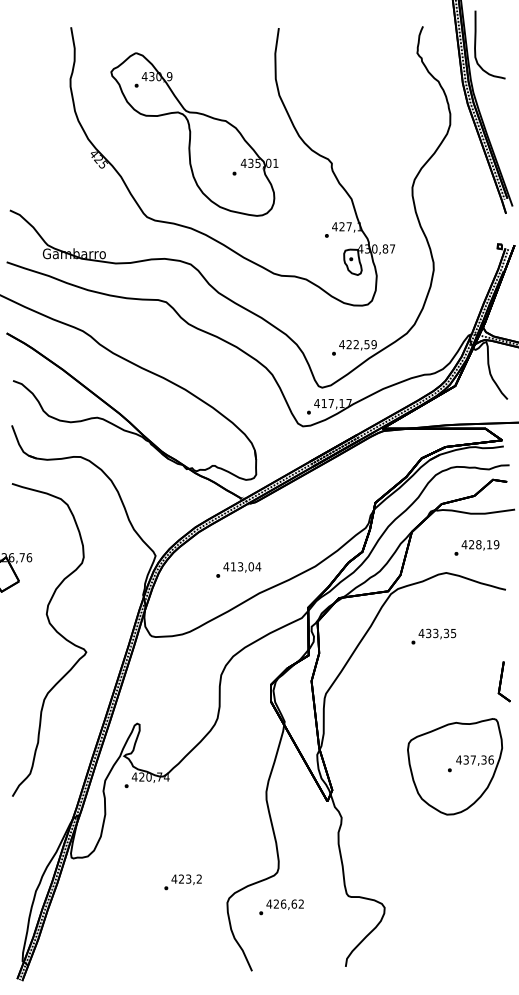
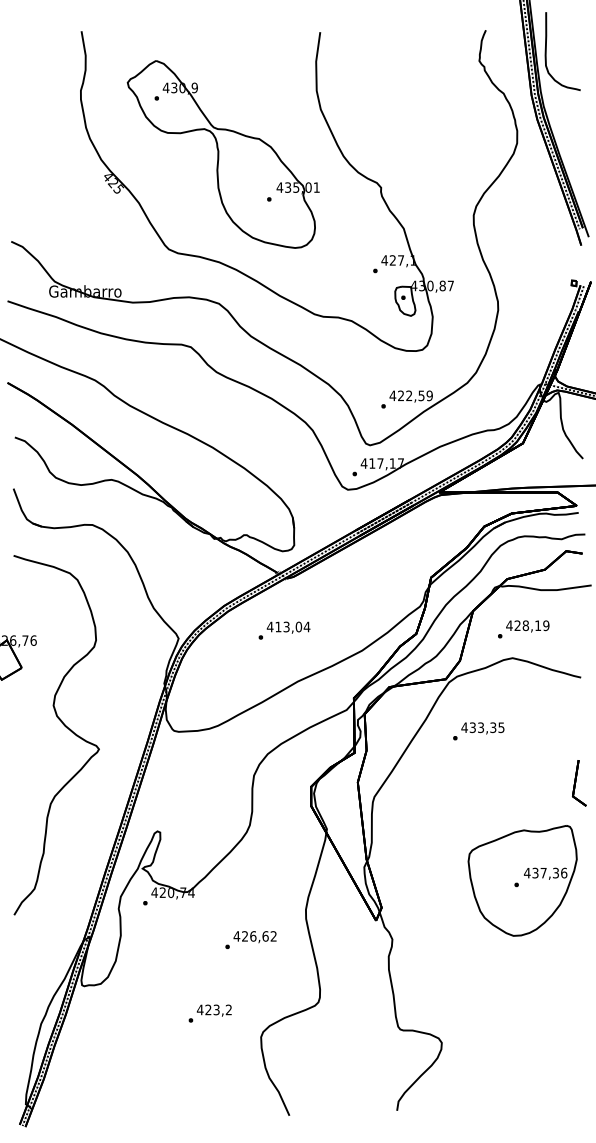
text: (476, 547) -> (523, 628), moved
text: (238, 569) -> (284, 630), moved
text: (433, 636) -> (478, 731), moved
text: (281, 907) -> (250, 940), moved

